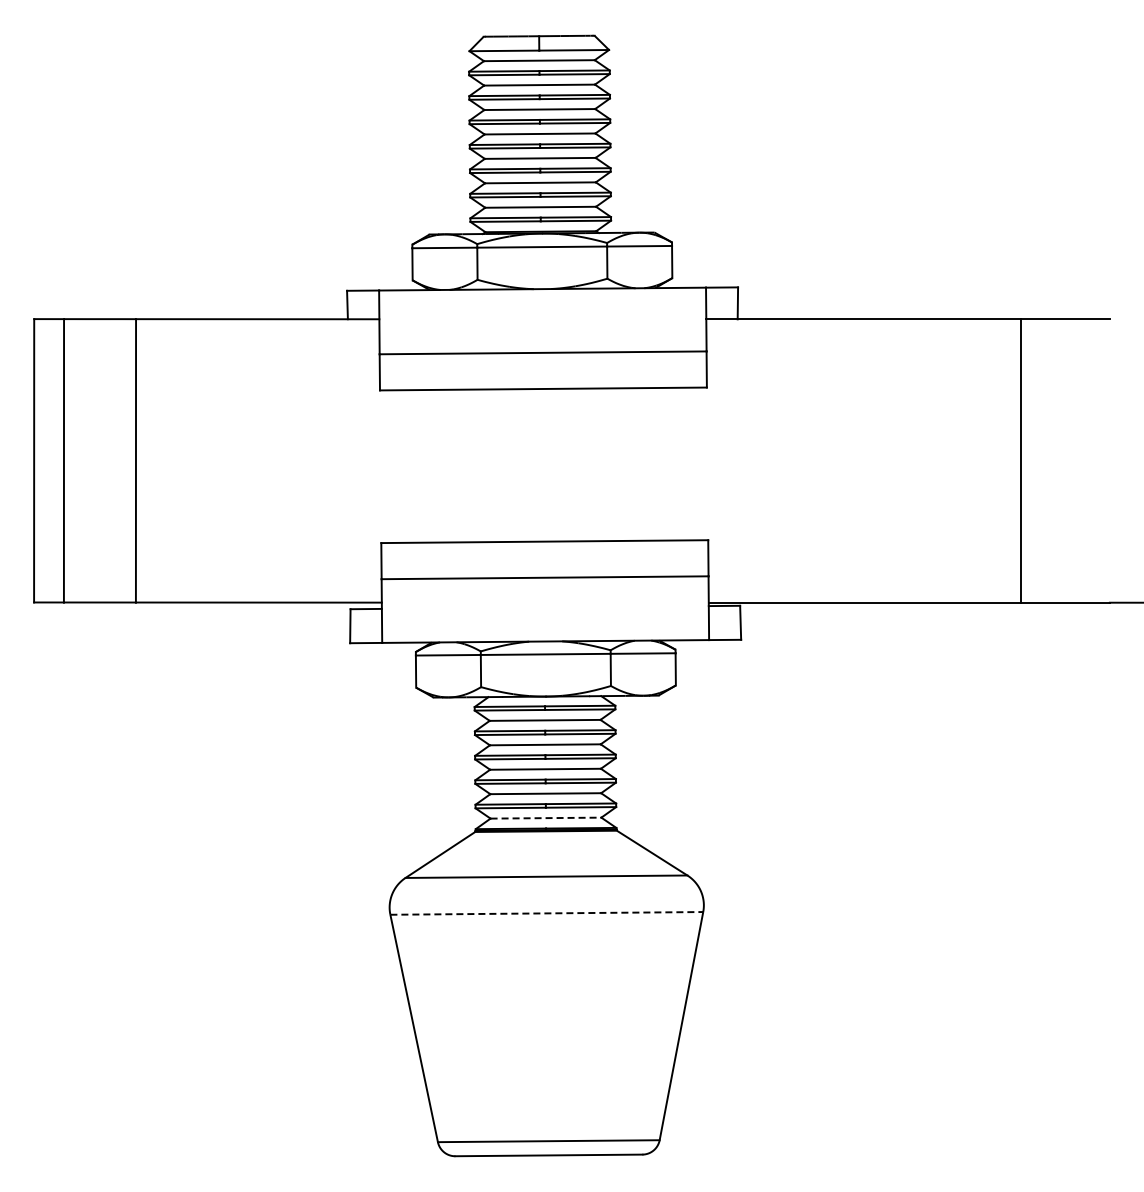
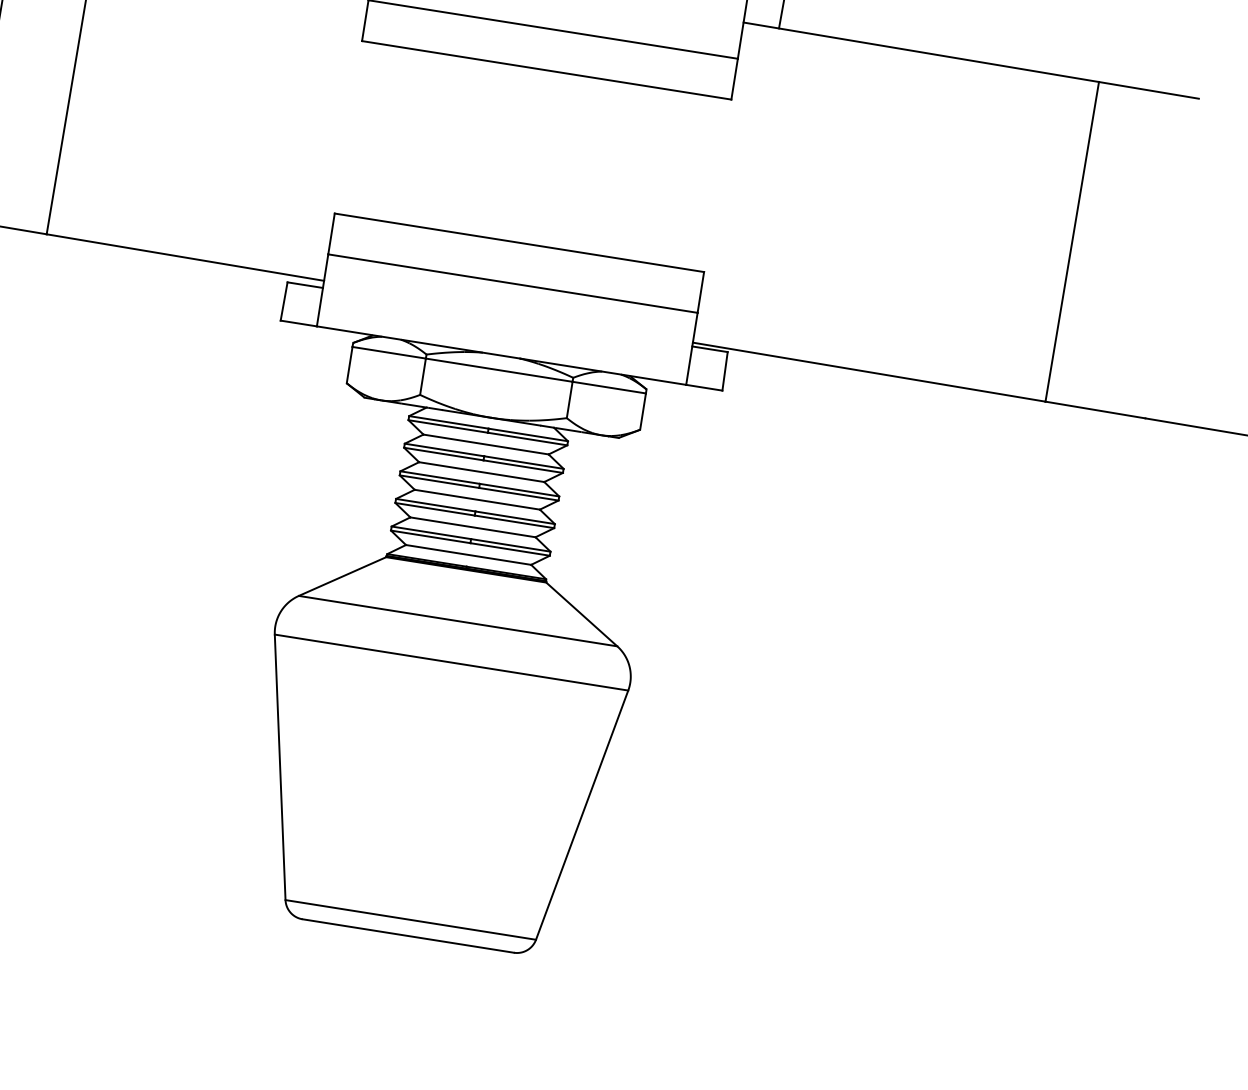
line: (546, 818) -> (469, 555), dashed -> solid
line: (547, 913) -> (452, 662), dashed -> solid

